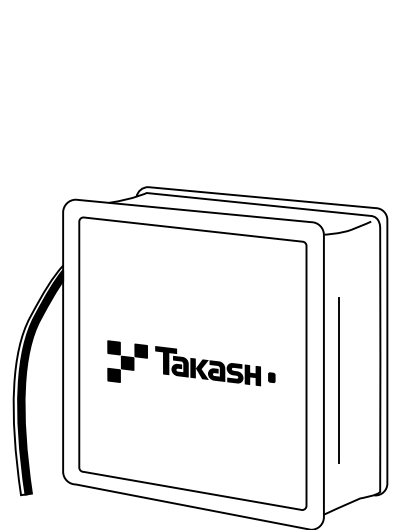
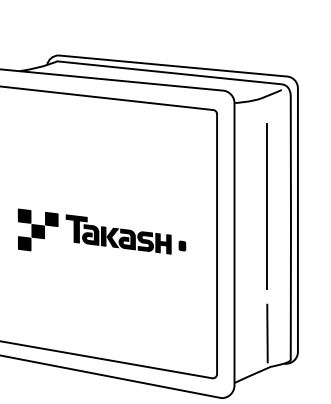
line: (338, 380) -> (267, 206), moved
line: (356, 465) -> (267, 333), added

